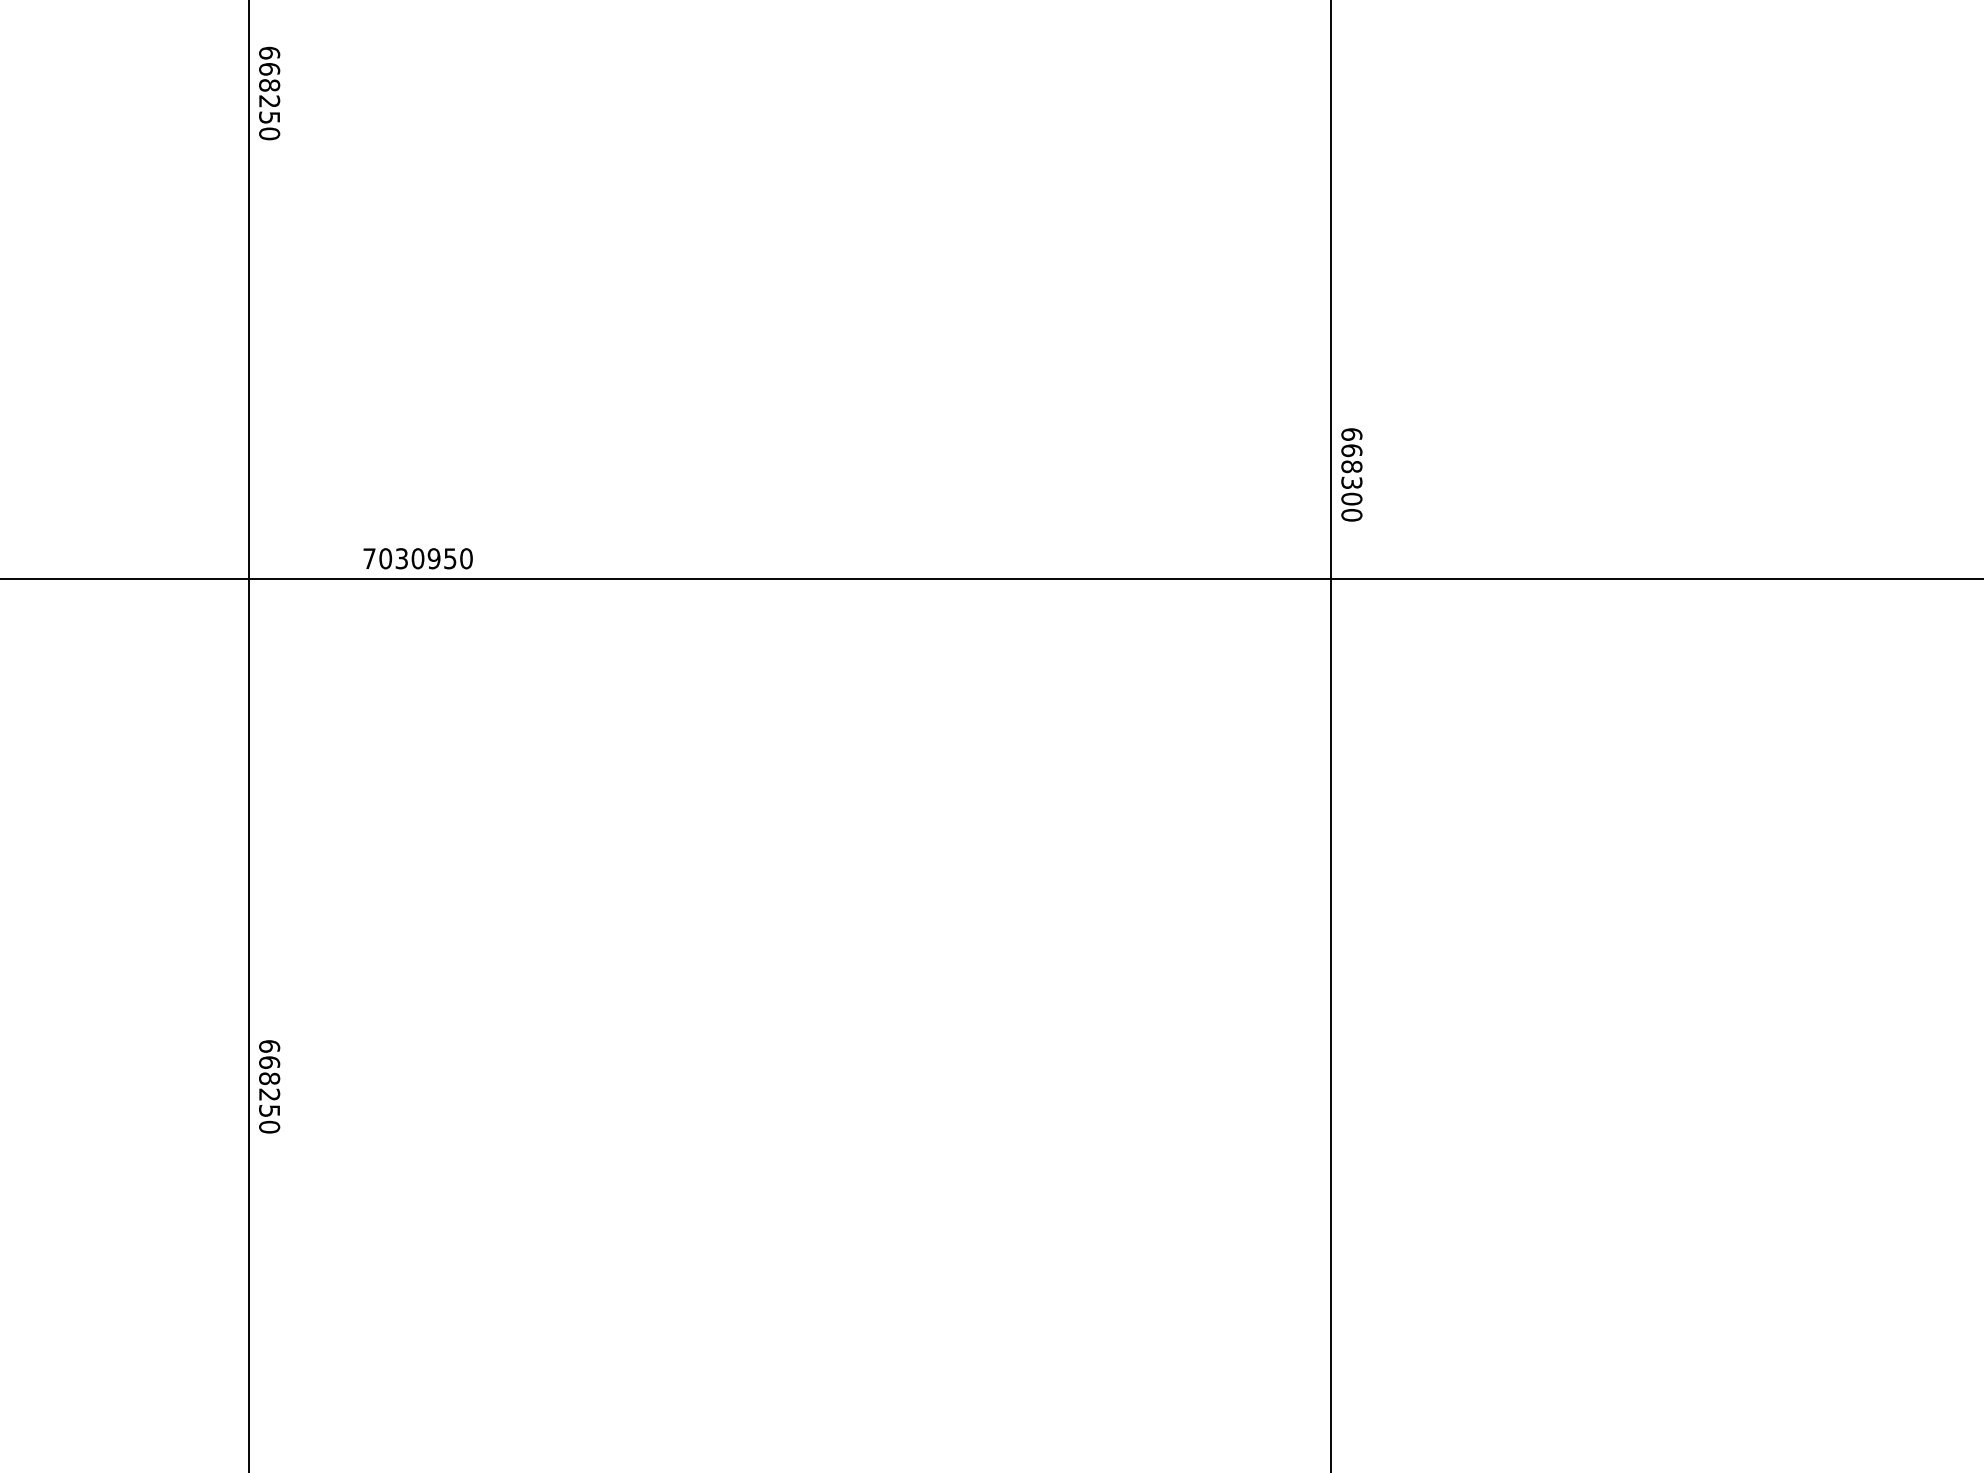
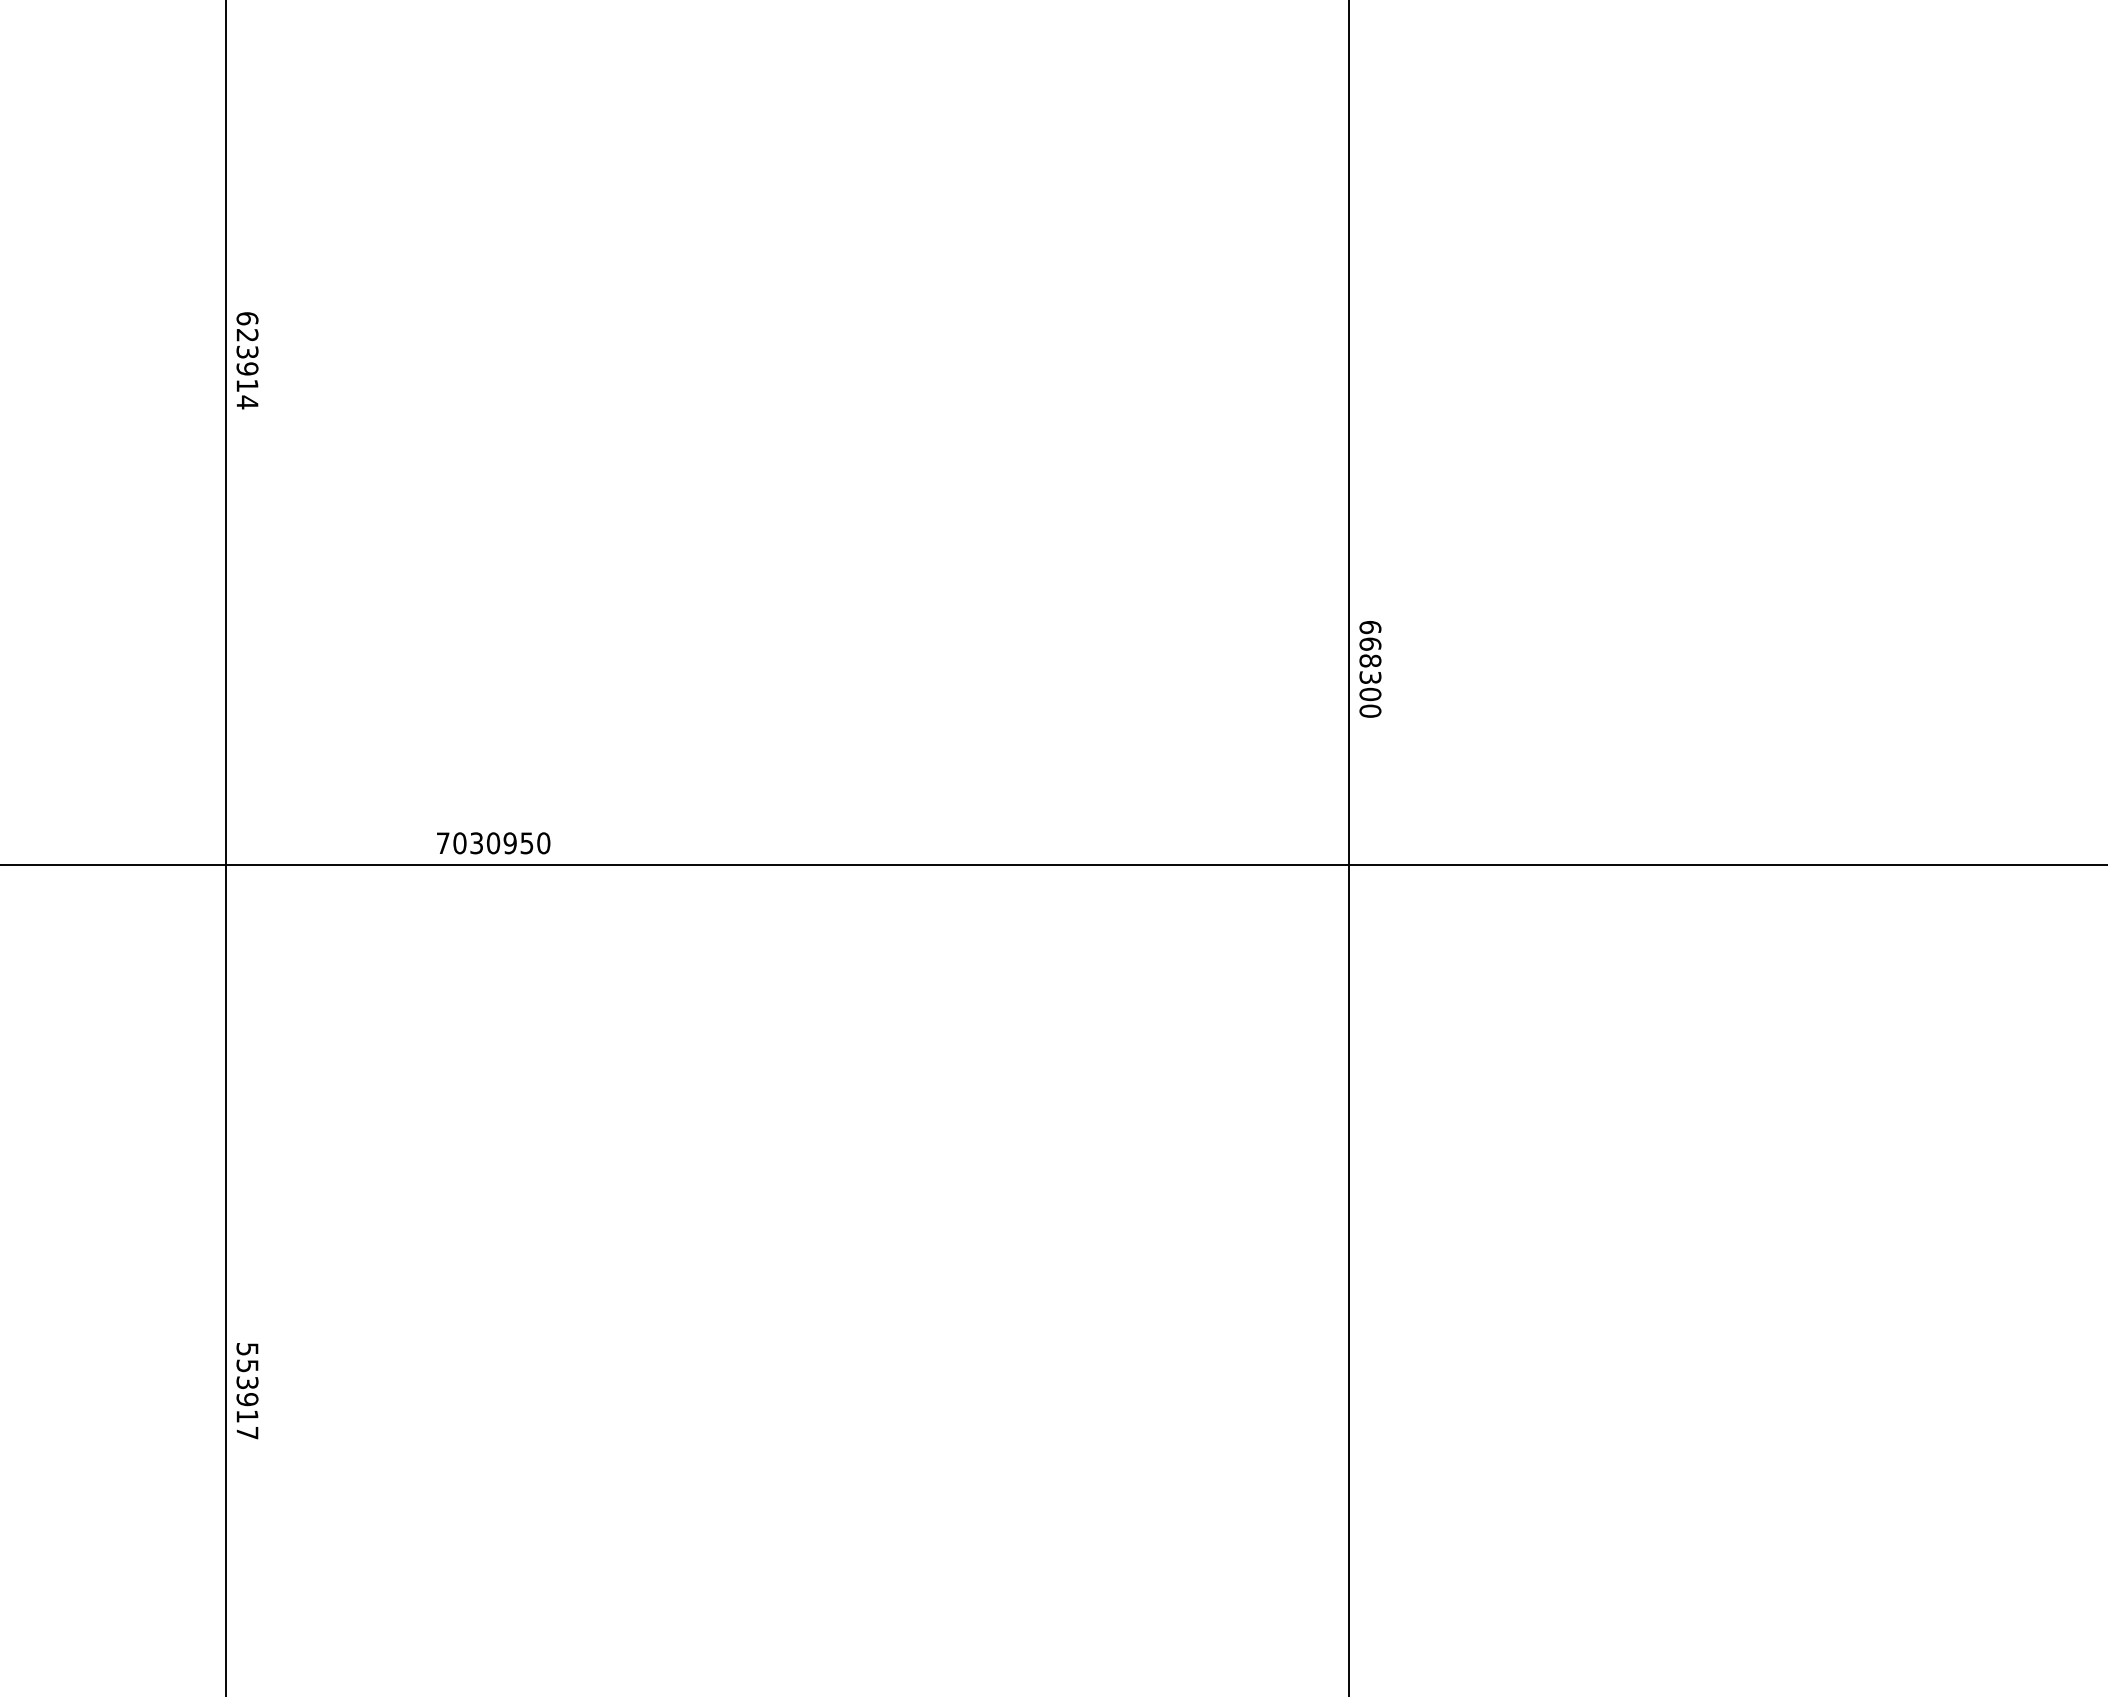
text: (269, 102) -> (247, 369), 668250 -> 623914
text: (1351, 475) -> (1370, 669), moved
text: (418, 558) -> (493, 843), moved
text: (269, 1086) -> (247, 1390), 668250 -> 553917

